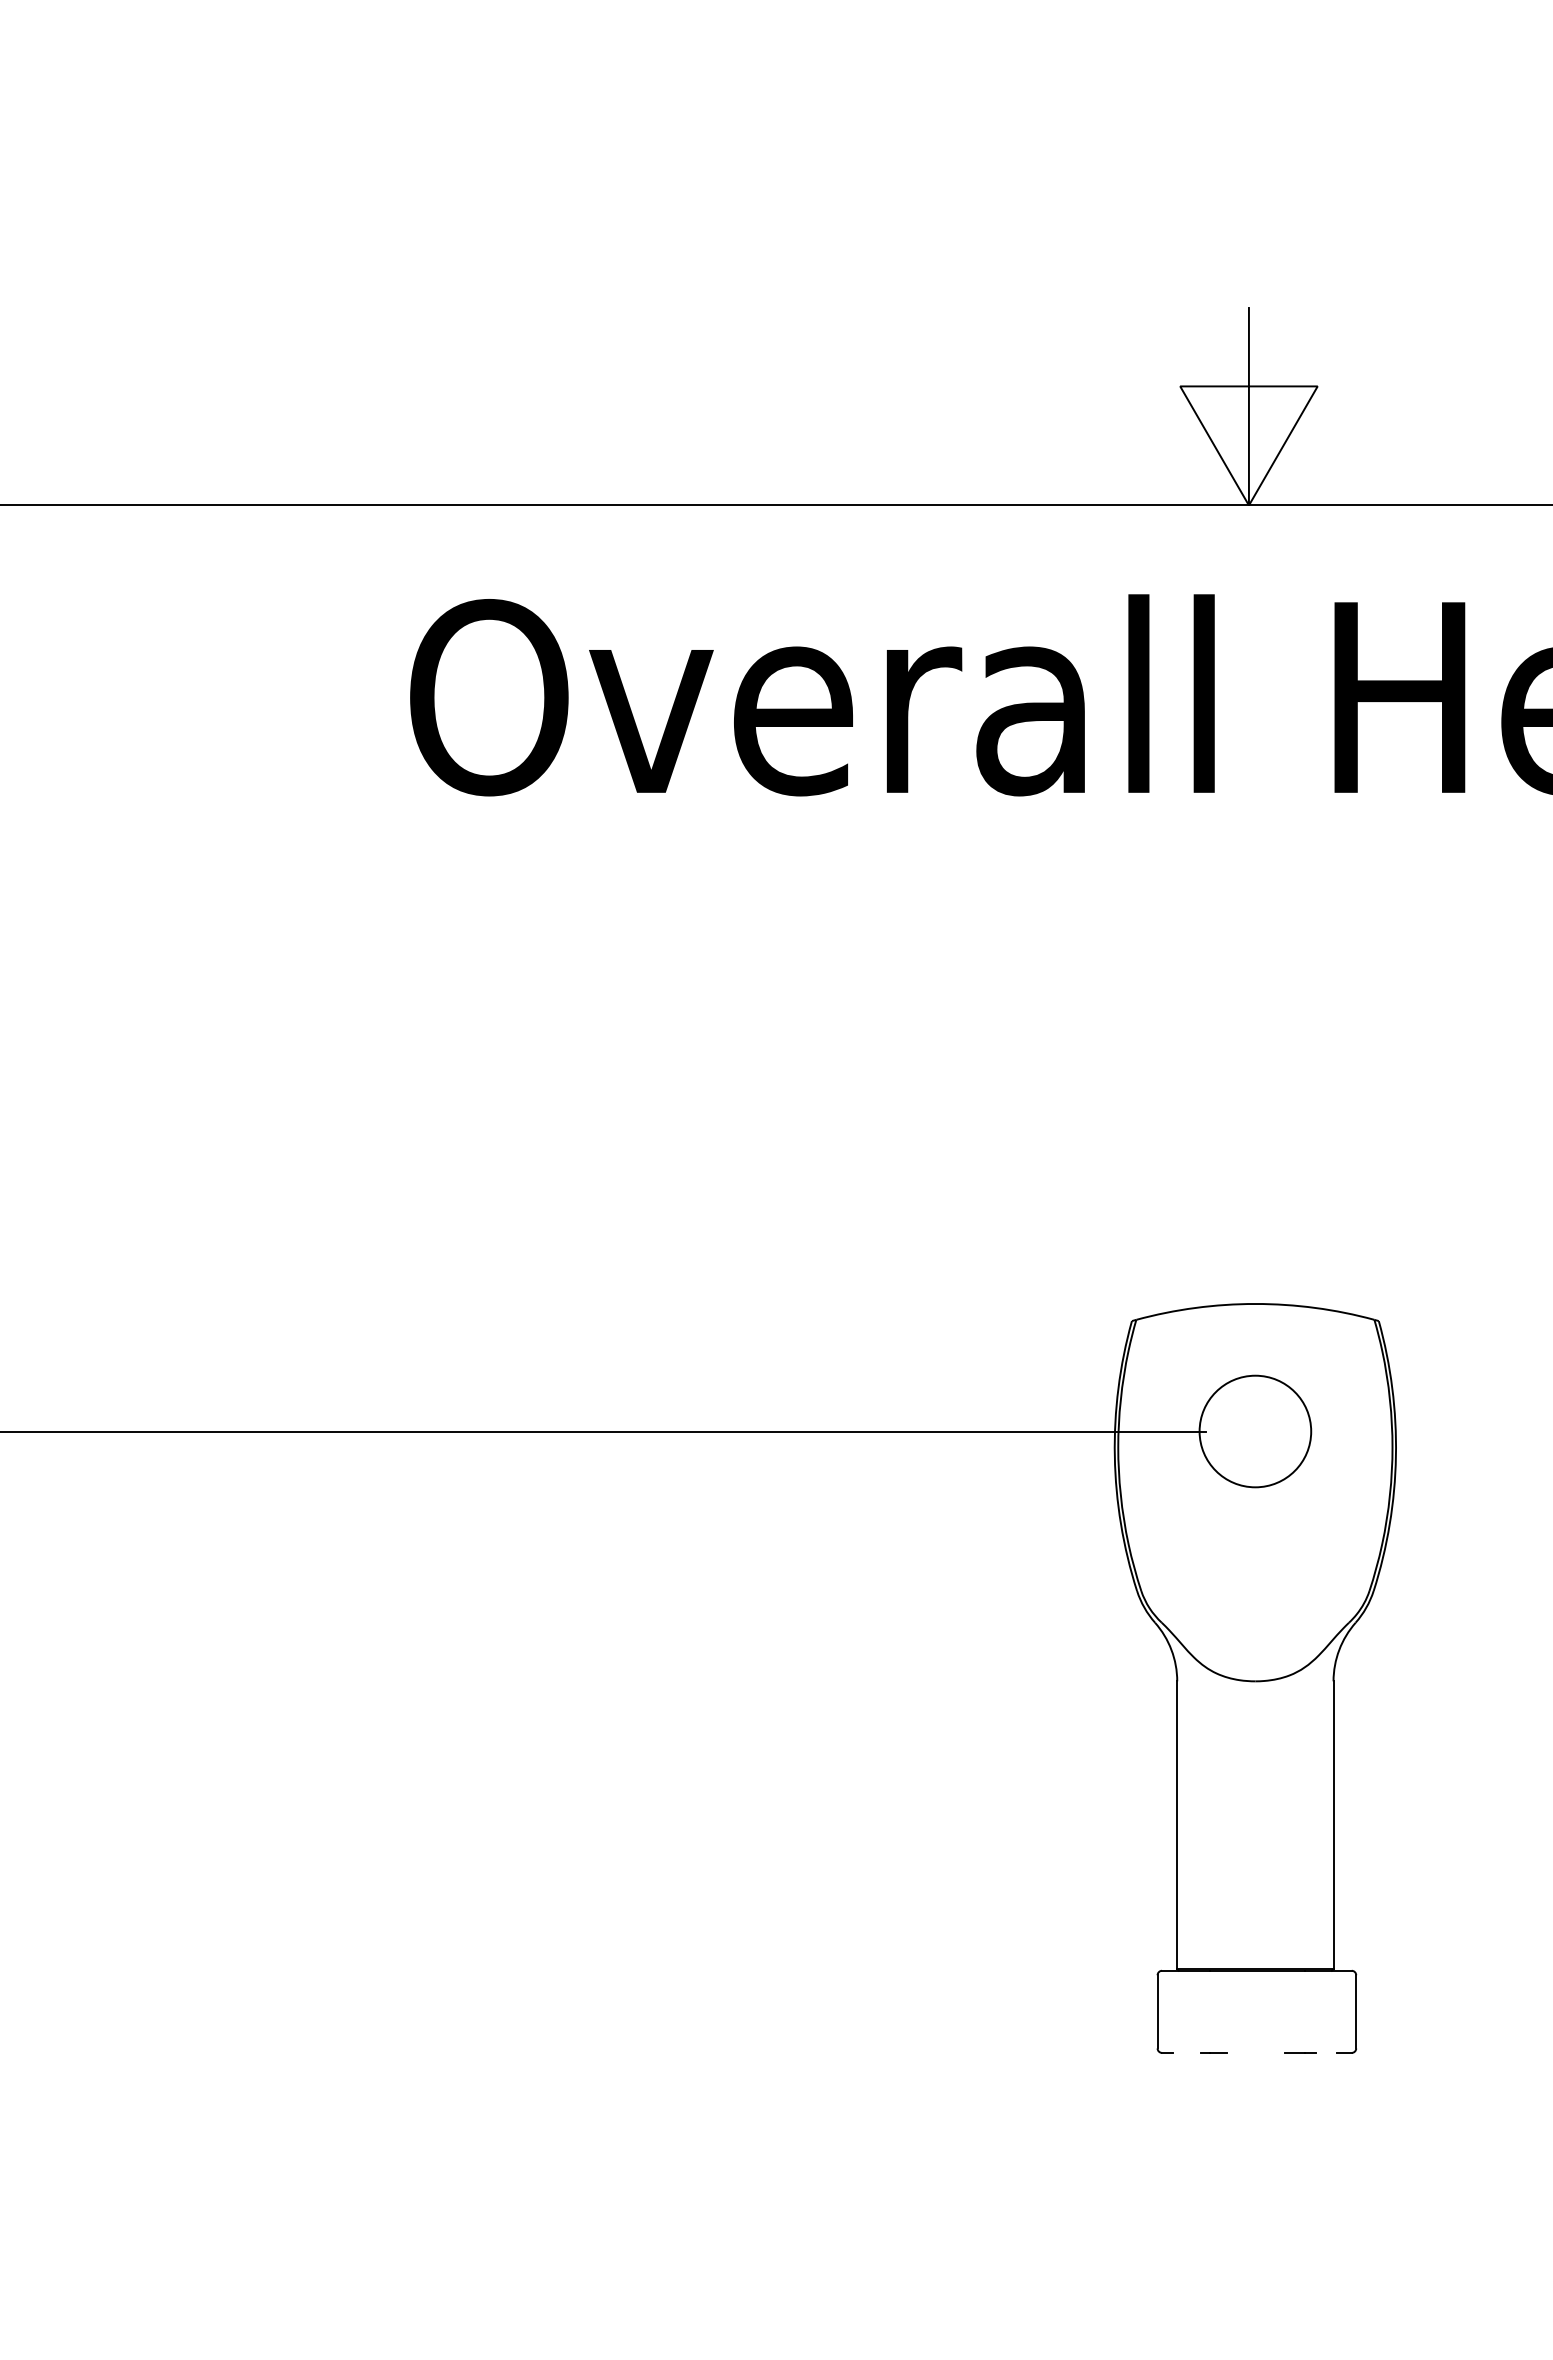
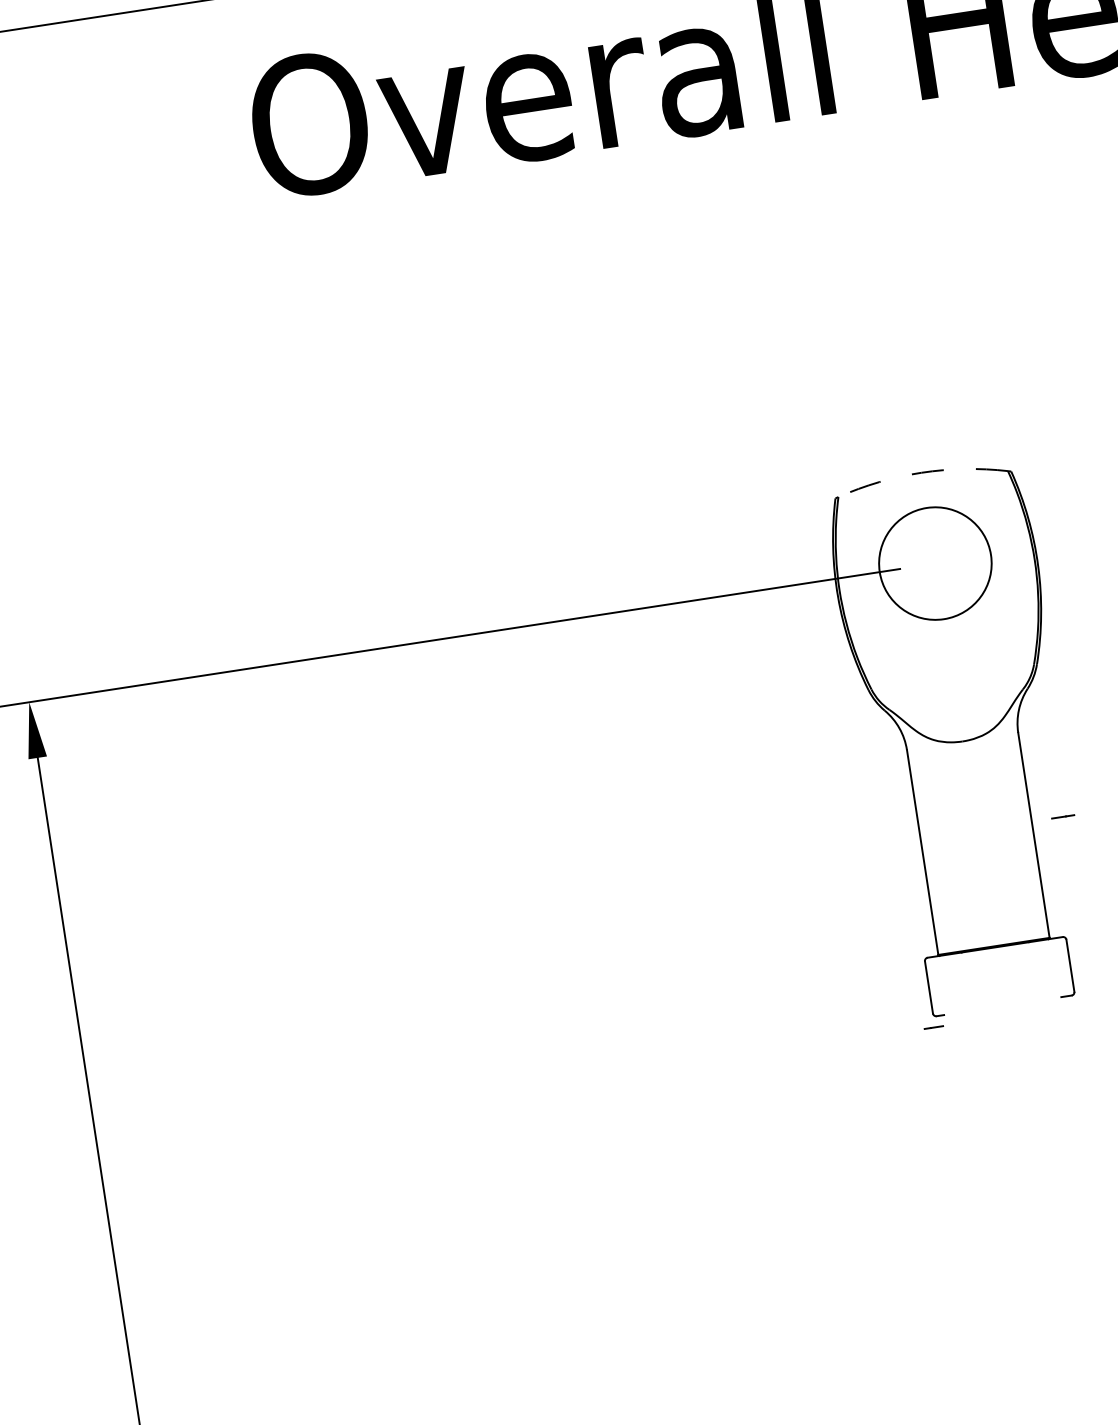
arc: (1255, 1303) -> (921, 472), solid -> dashed
circle: (1255, 1431) -> (935, 563), size x1.4
line: (1213, 2052) -> (933, 1027), moved
line: (1300, 2052) -> (1063, 816), moved

